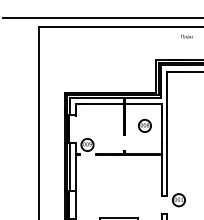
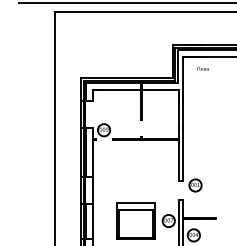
text: (185, 36) -> (202, 68), moved
part: (144, 126) -> (161, 111), removed

